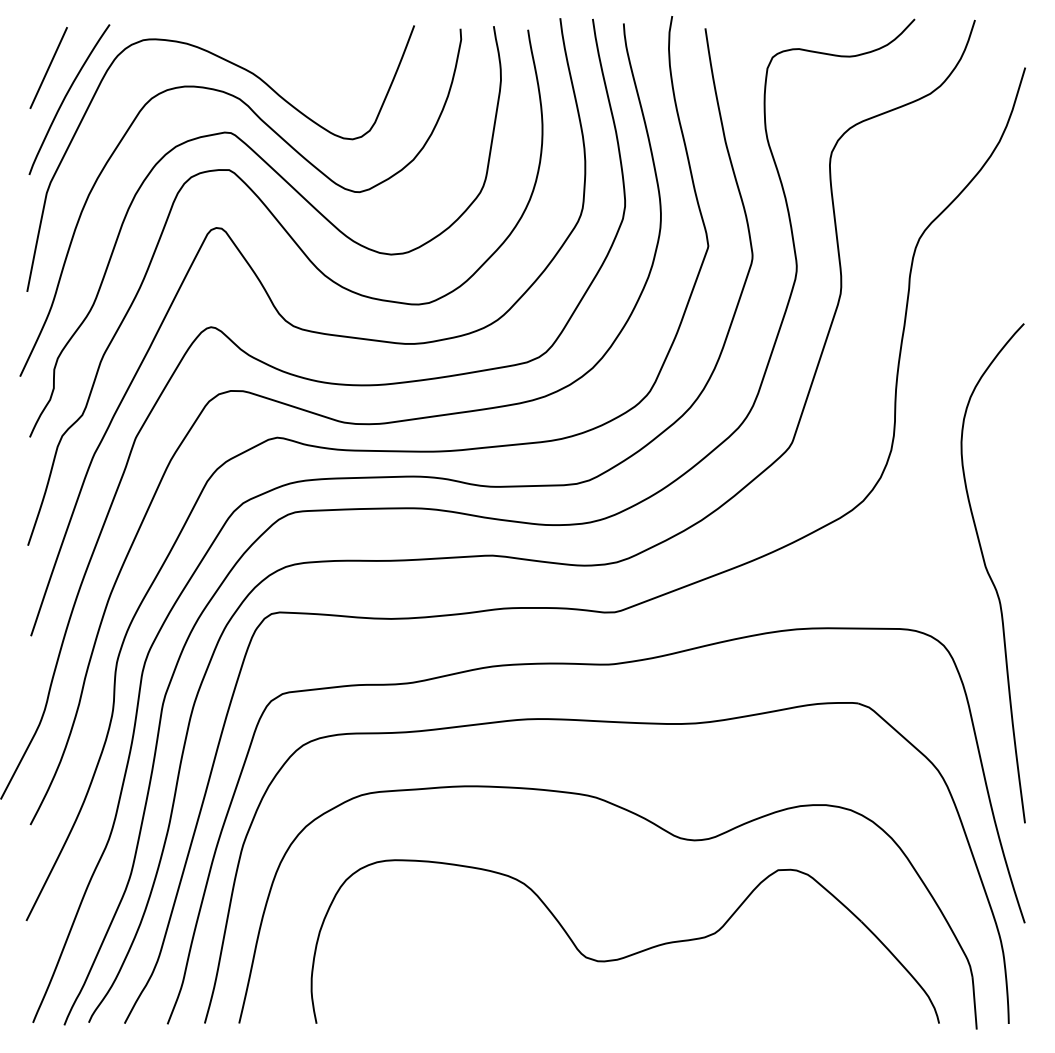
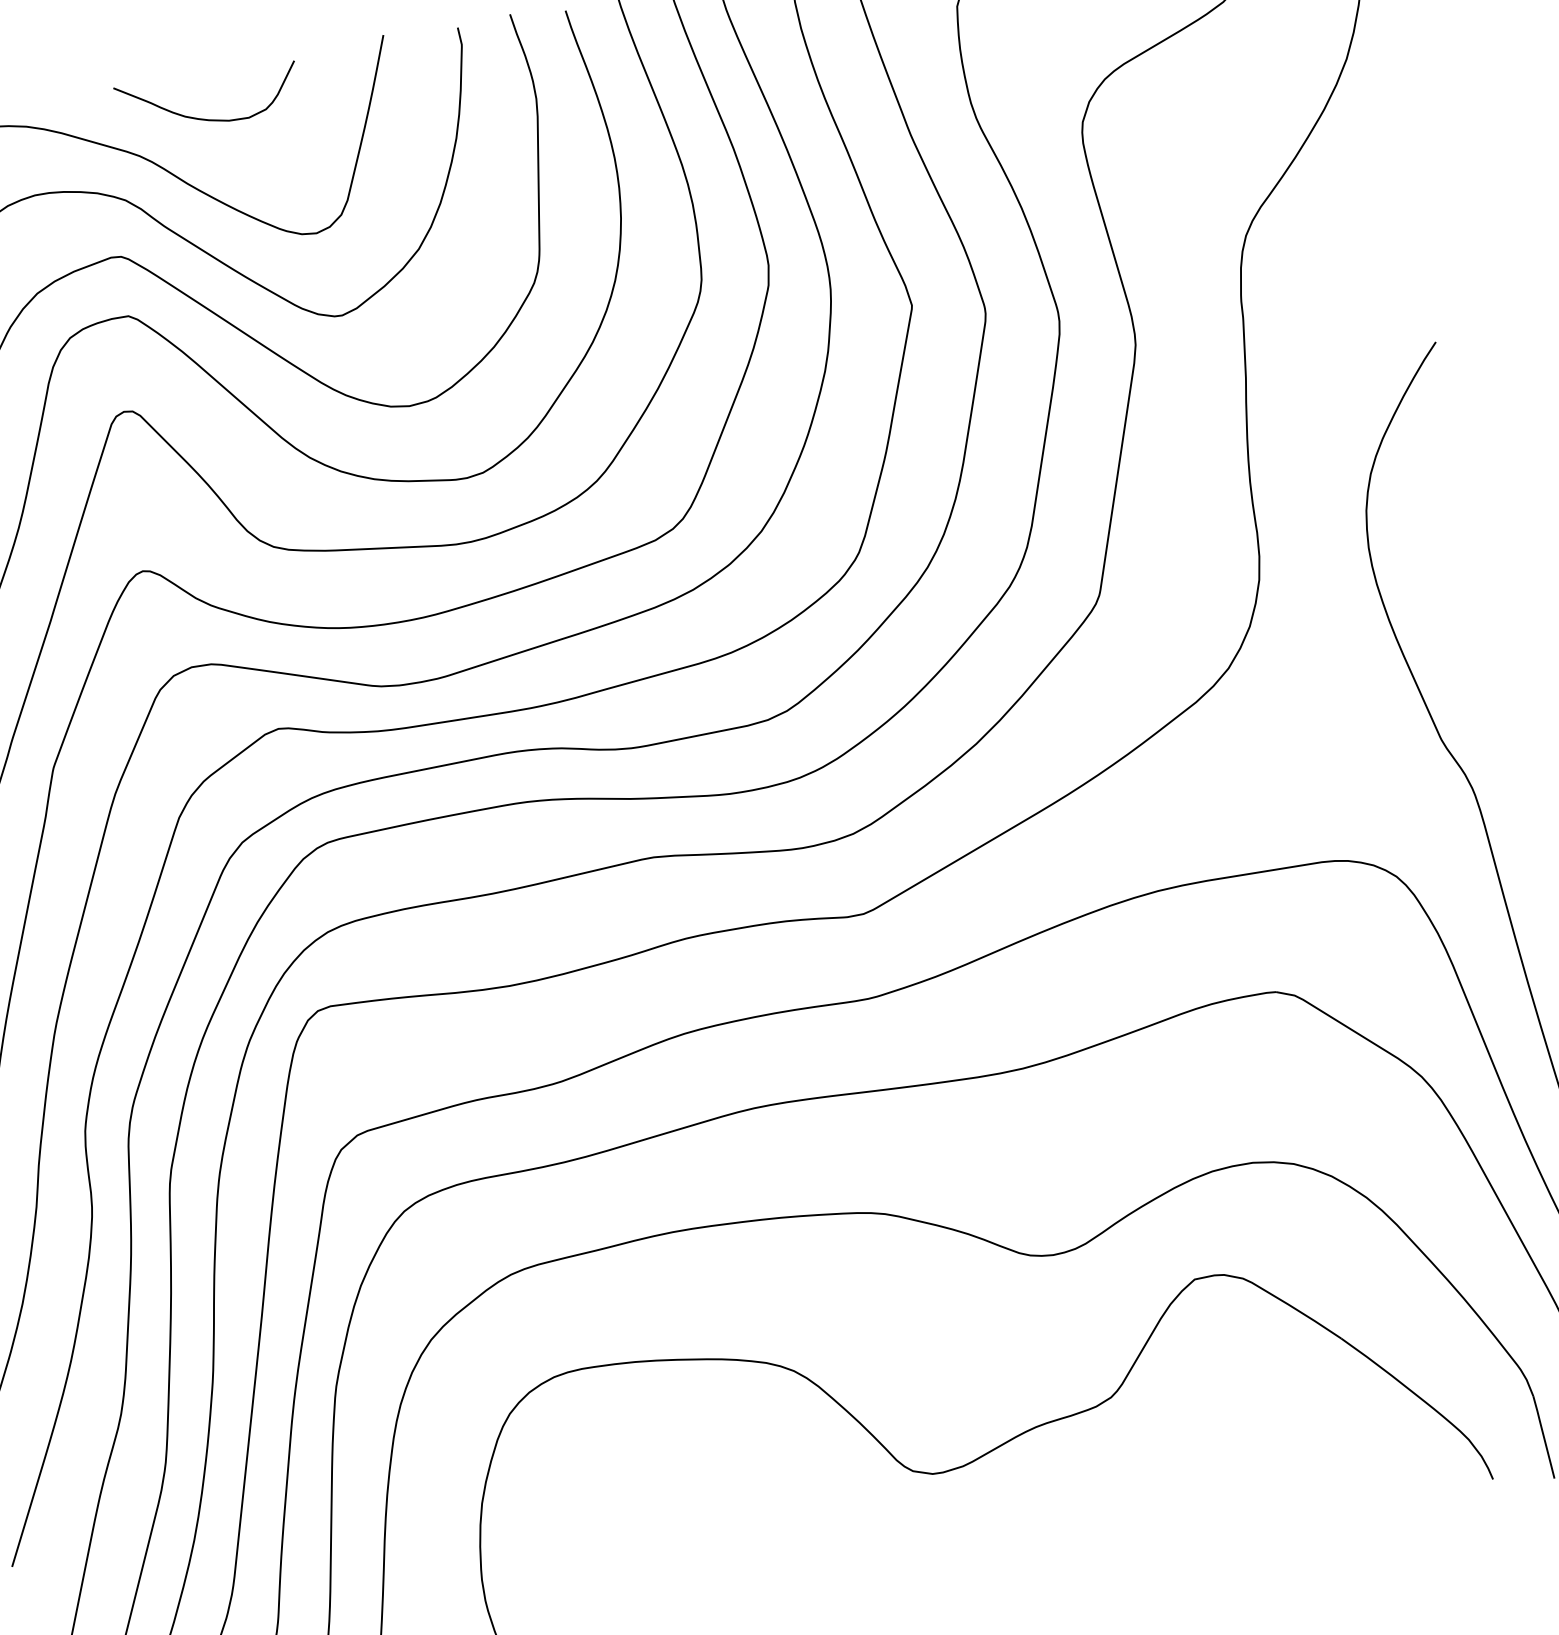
curve: (297, 57) -> (206, 118), added

